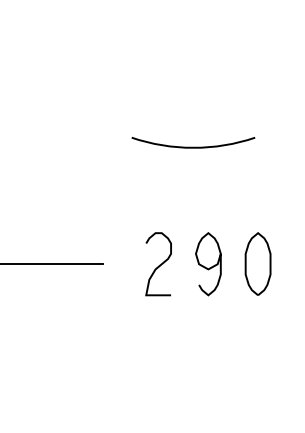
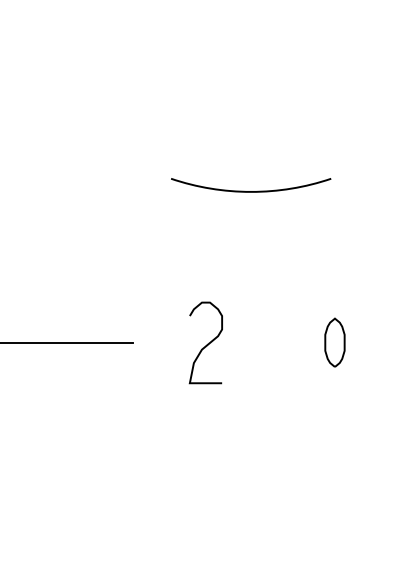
part: (257, 263) -> (334, 341), size x0.6
curve: (207, 267) -> (269, 347), removed

